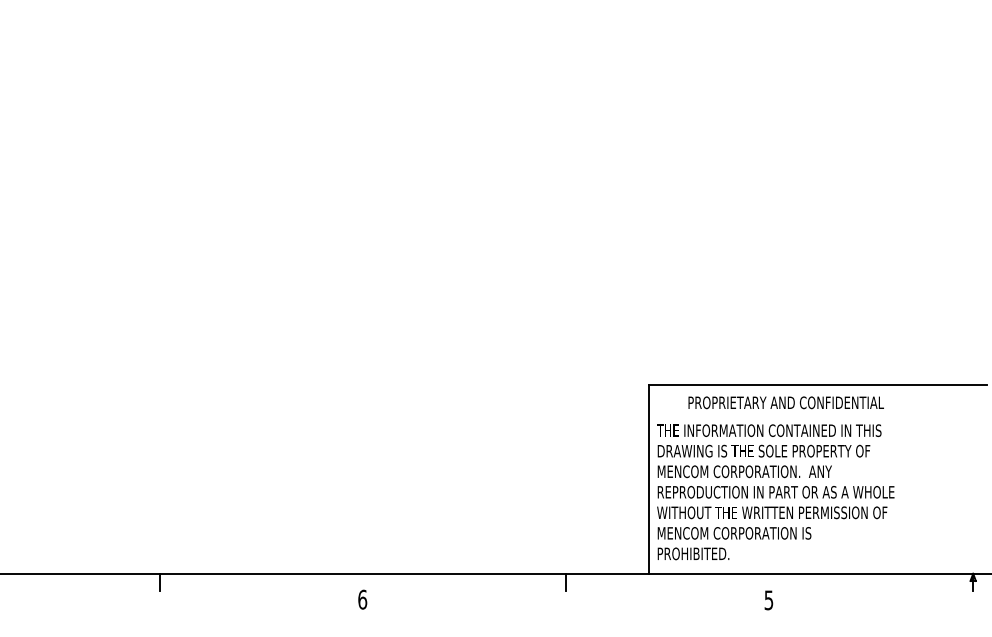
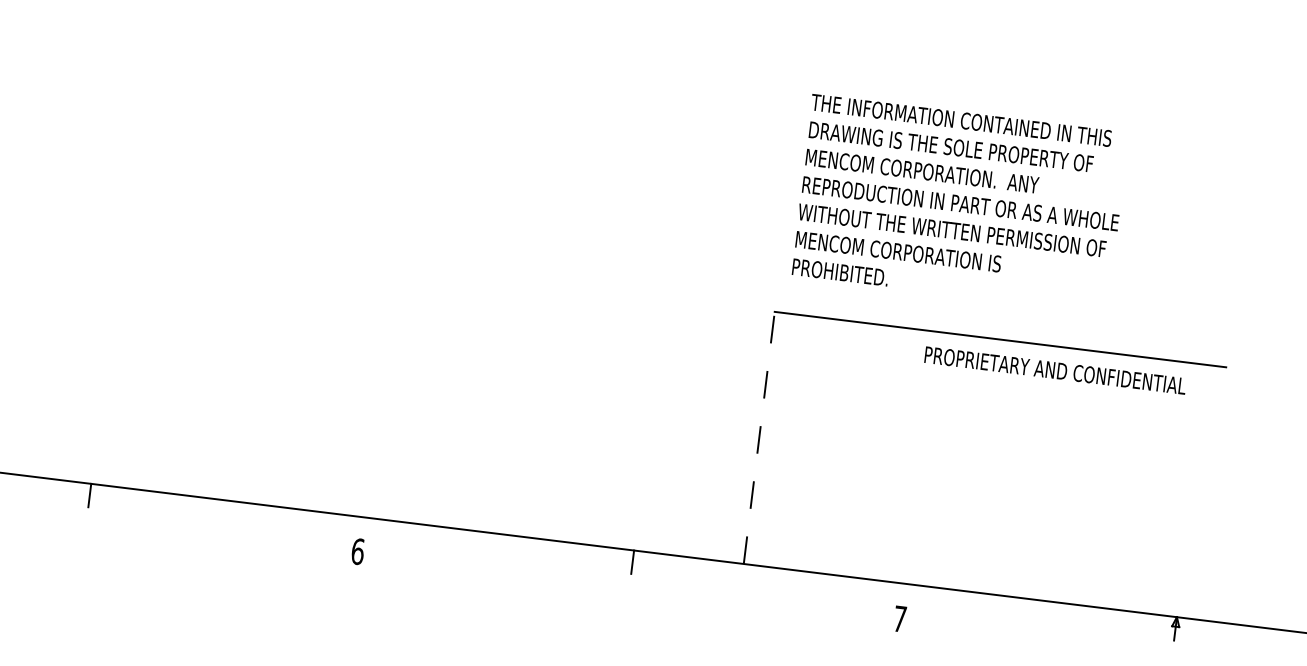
text: (785, 402) -> (1054, 370), moved
line: (648, 478) -> (759, 436), solid -> dashed
text: (775, 492) -> (959, 204), moved
text: (768, 600) -> (899, 619), 5 -> 7

